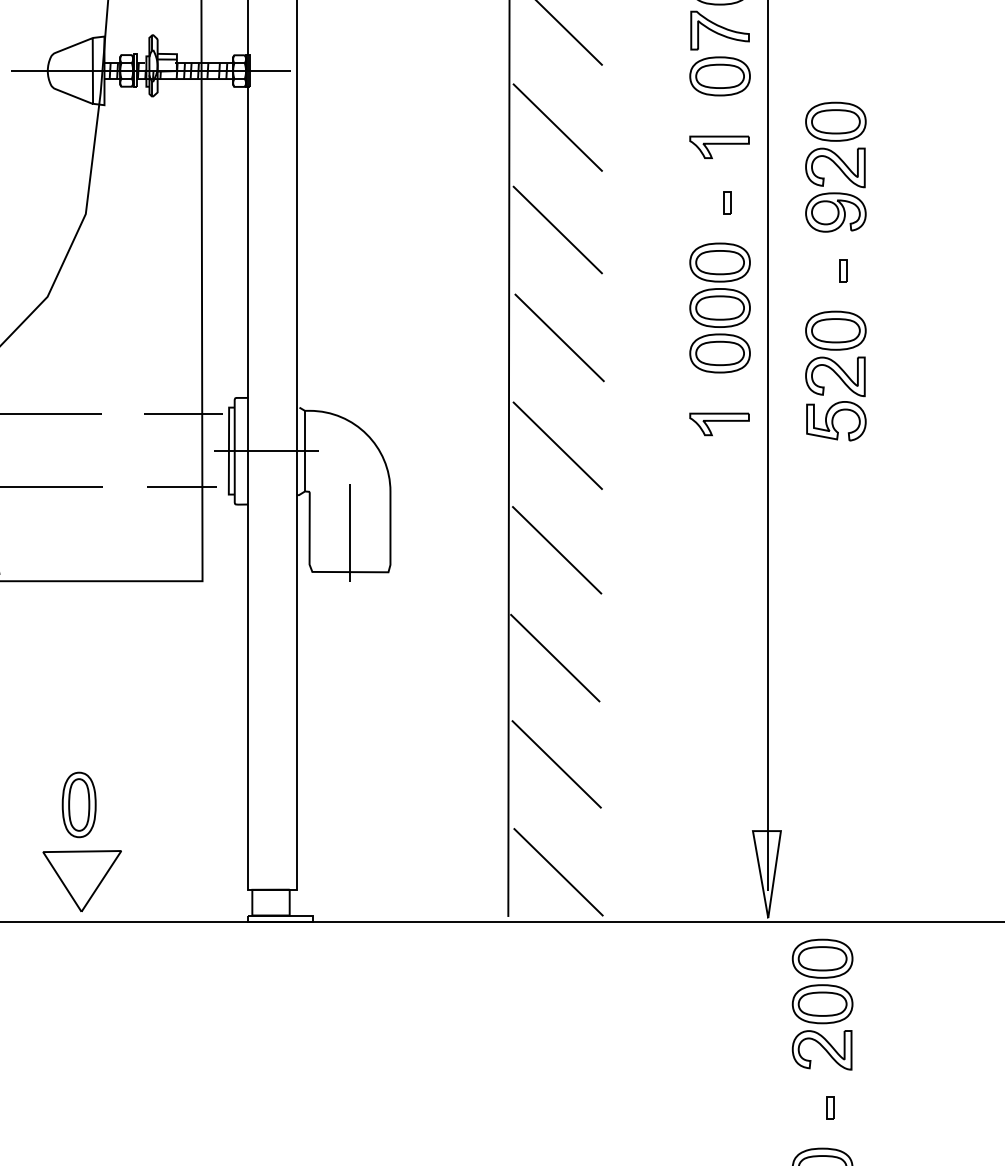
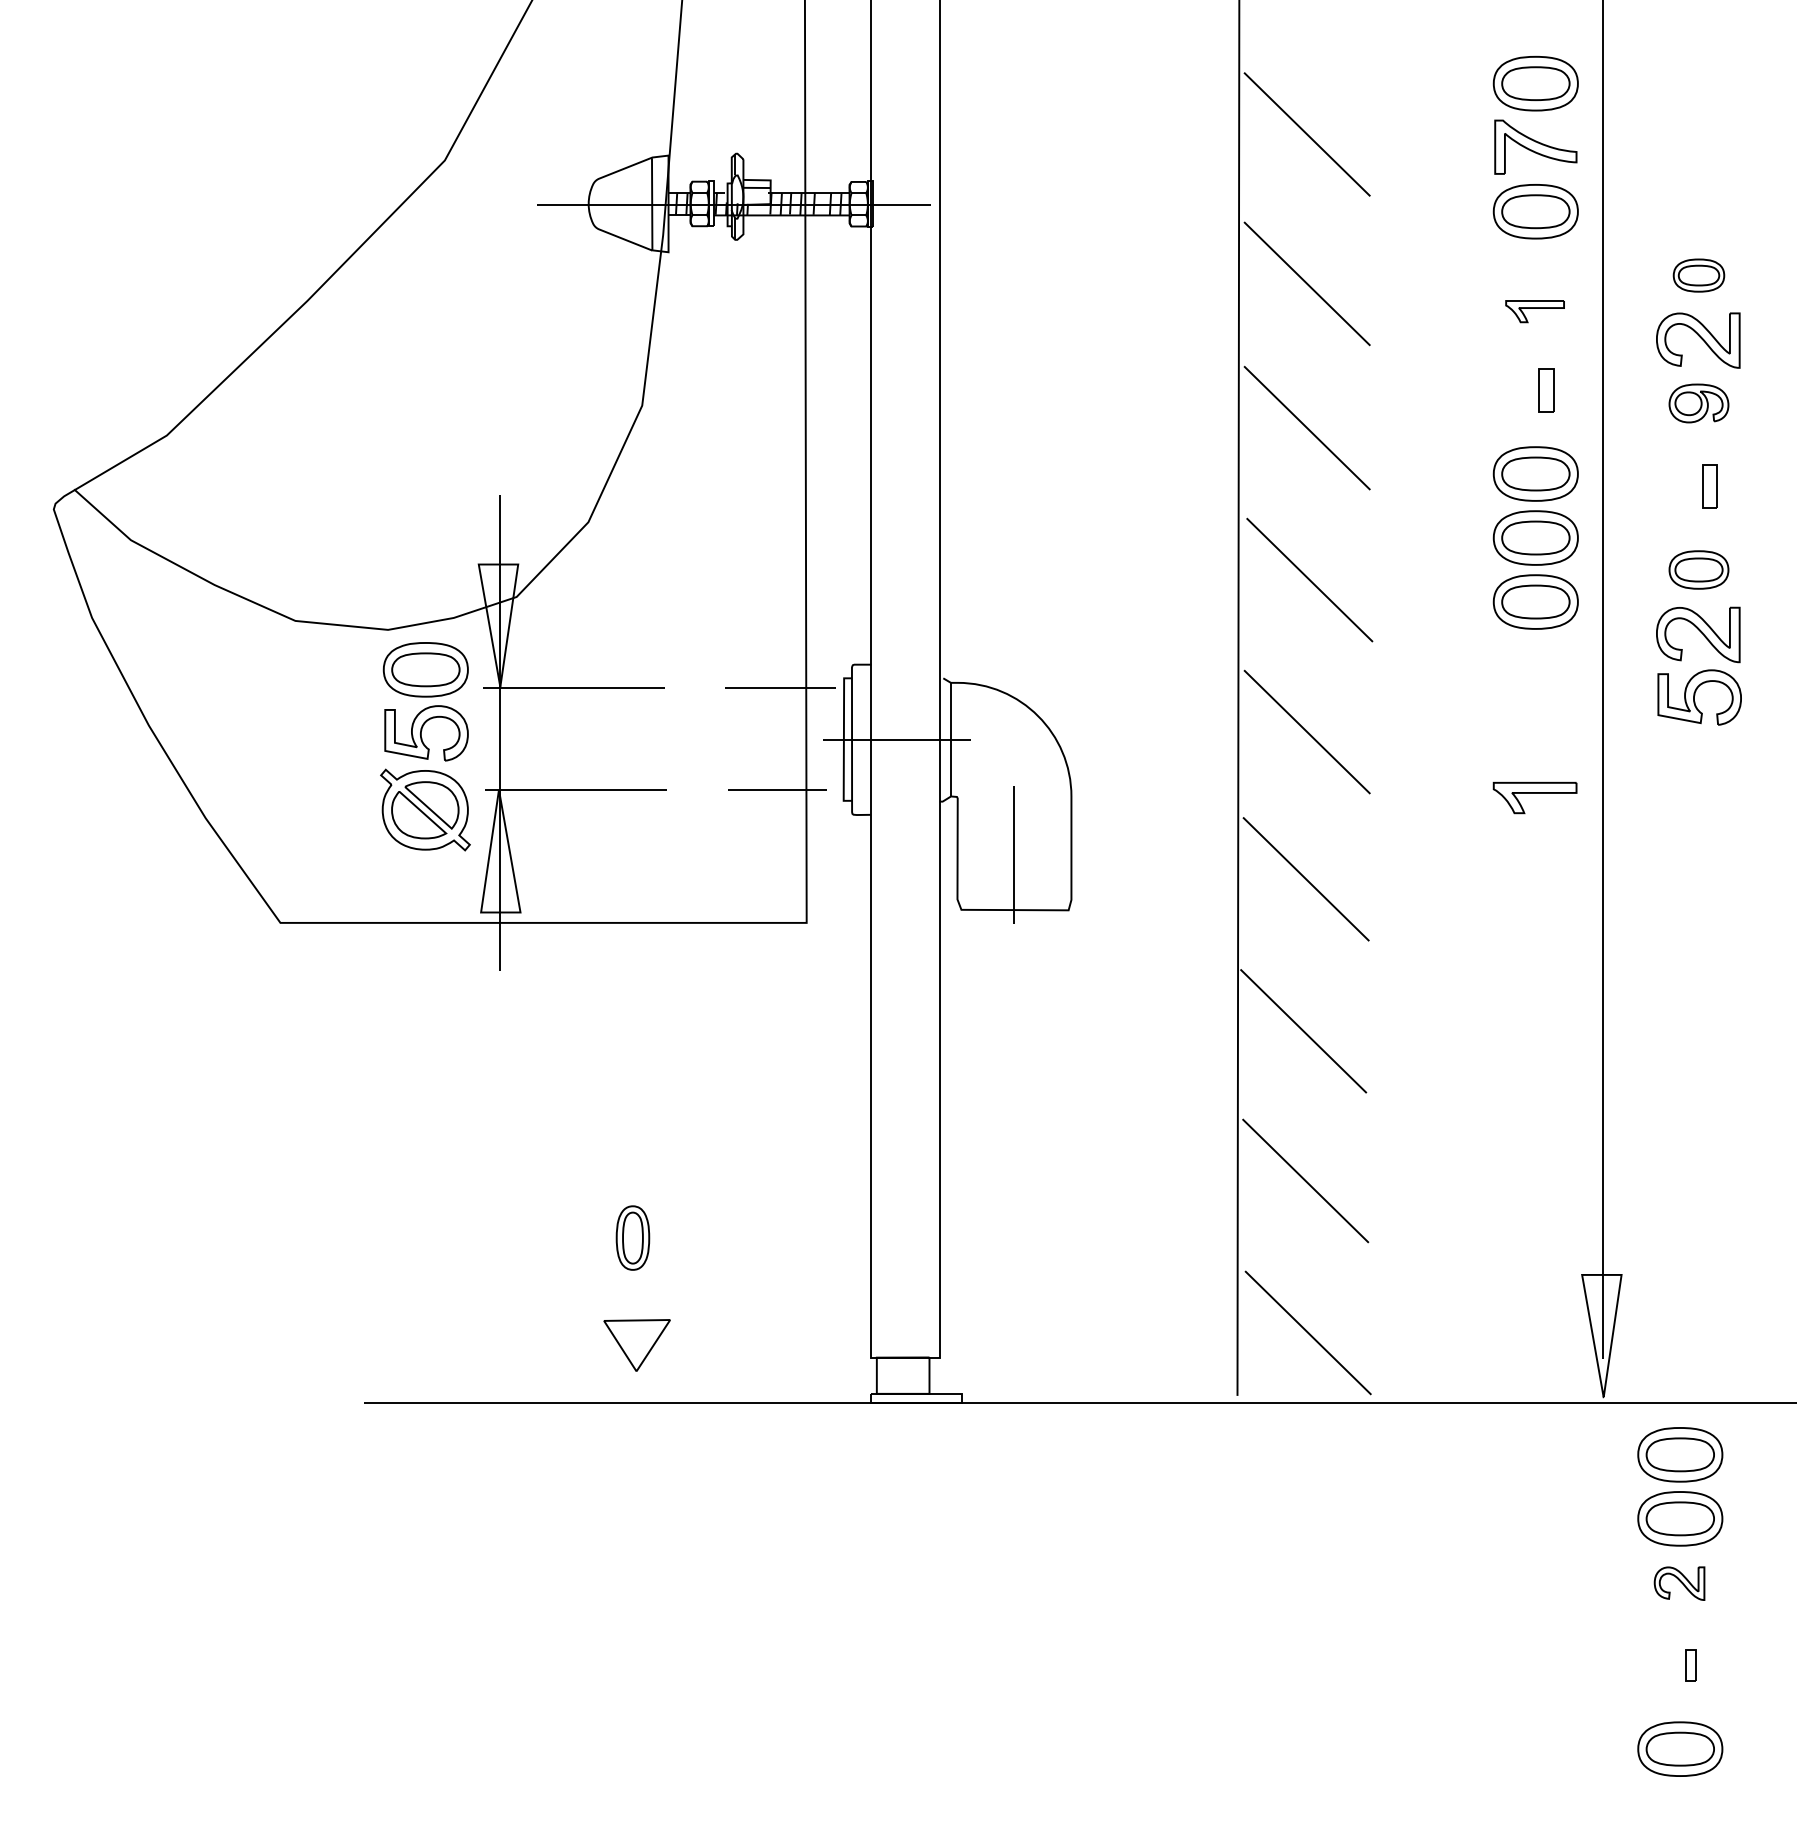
part: (835, 121) -> (1698, 275), size x0.6
part: (719, 147) -> (1534, 311), size x0.7
part: (727, 203) -> (1546, 390), size x1.4
part: (835, 212) -> (1698, 403), size x0.7
part: (843, 271) -> (1709, 486), size x1.4
part: (835, 330) -> (1698, 569), size x0.7
part: (719, 424) -> (1534, 797), moved
part: (78, 804) -> (632, 1237), size x0.7
part: (81, 881) -> (636, 1345), size x0.6
part: (822, 1050) -> (1679, 1583), size x0.6

